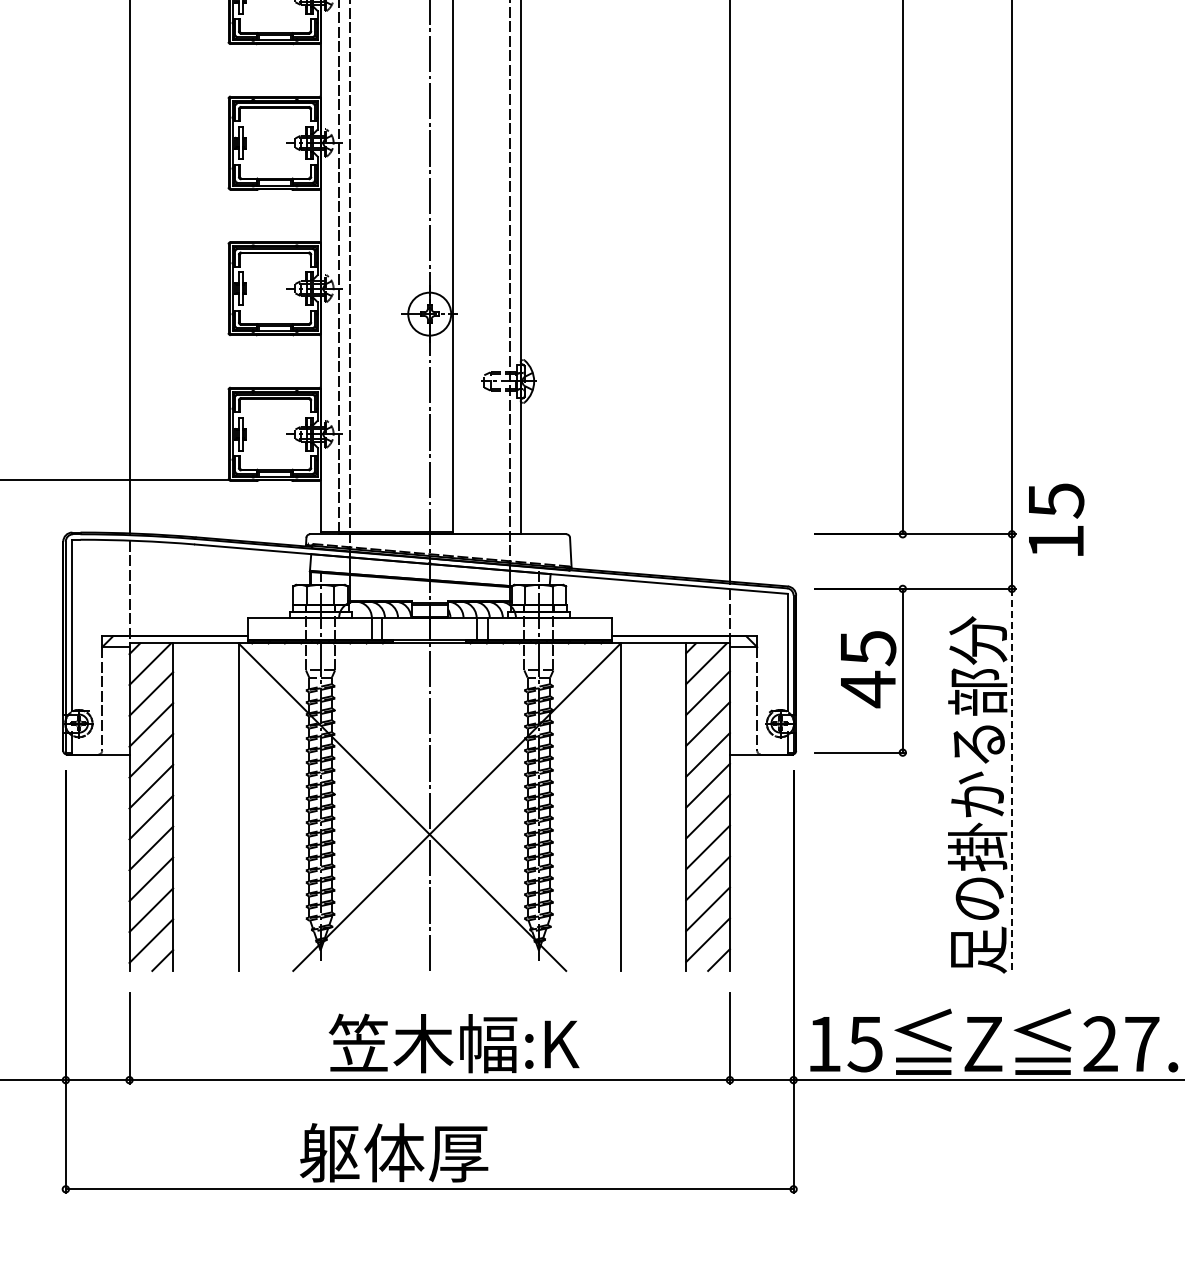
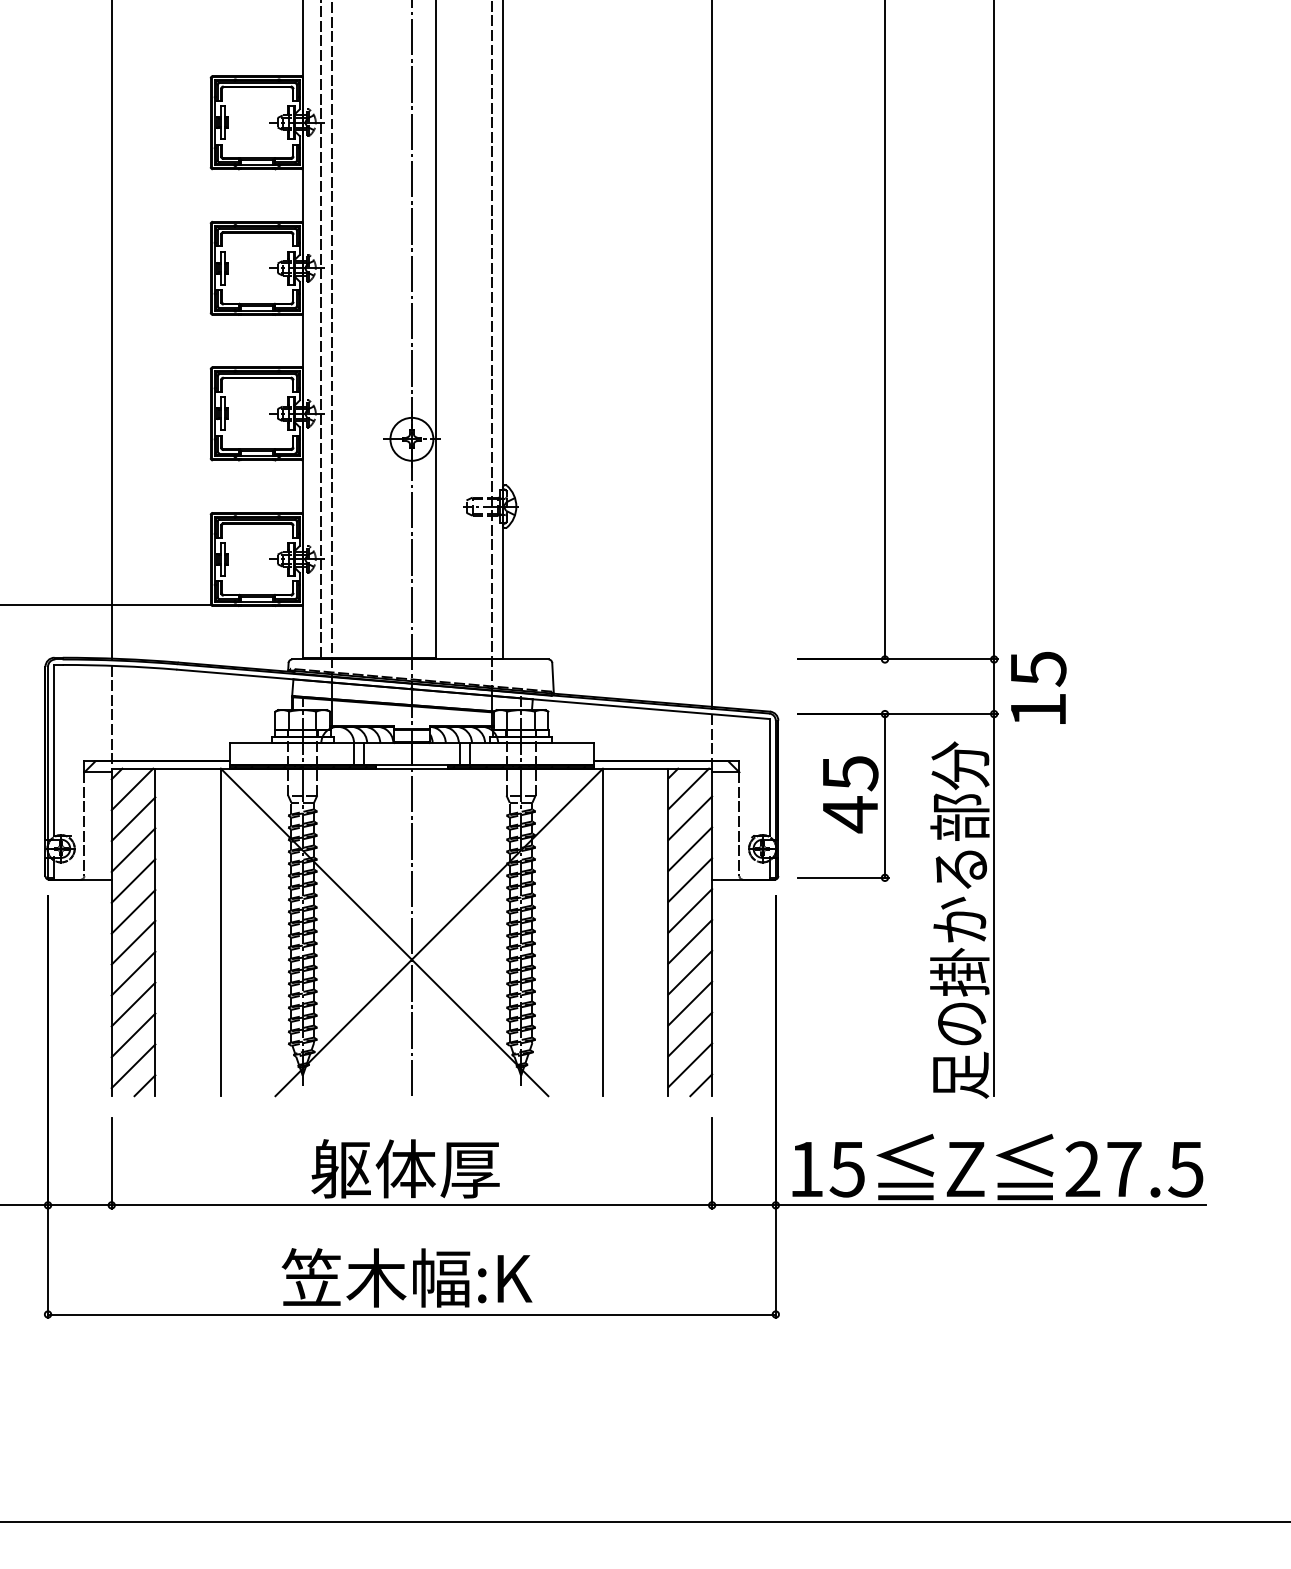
text: (1056, 519) -> (1038, 687), moved
line: (1012, 780) -> (994, 905), dashed -> solid
text: (454, 1043) -> (436, 1168), 笠木幅:K -> 躯体厚
text: (424, 1152) -> (406, 1277), 躯体厚 -> 笠木幅:K

